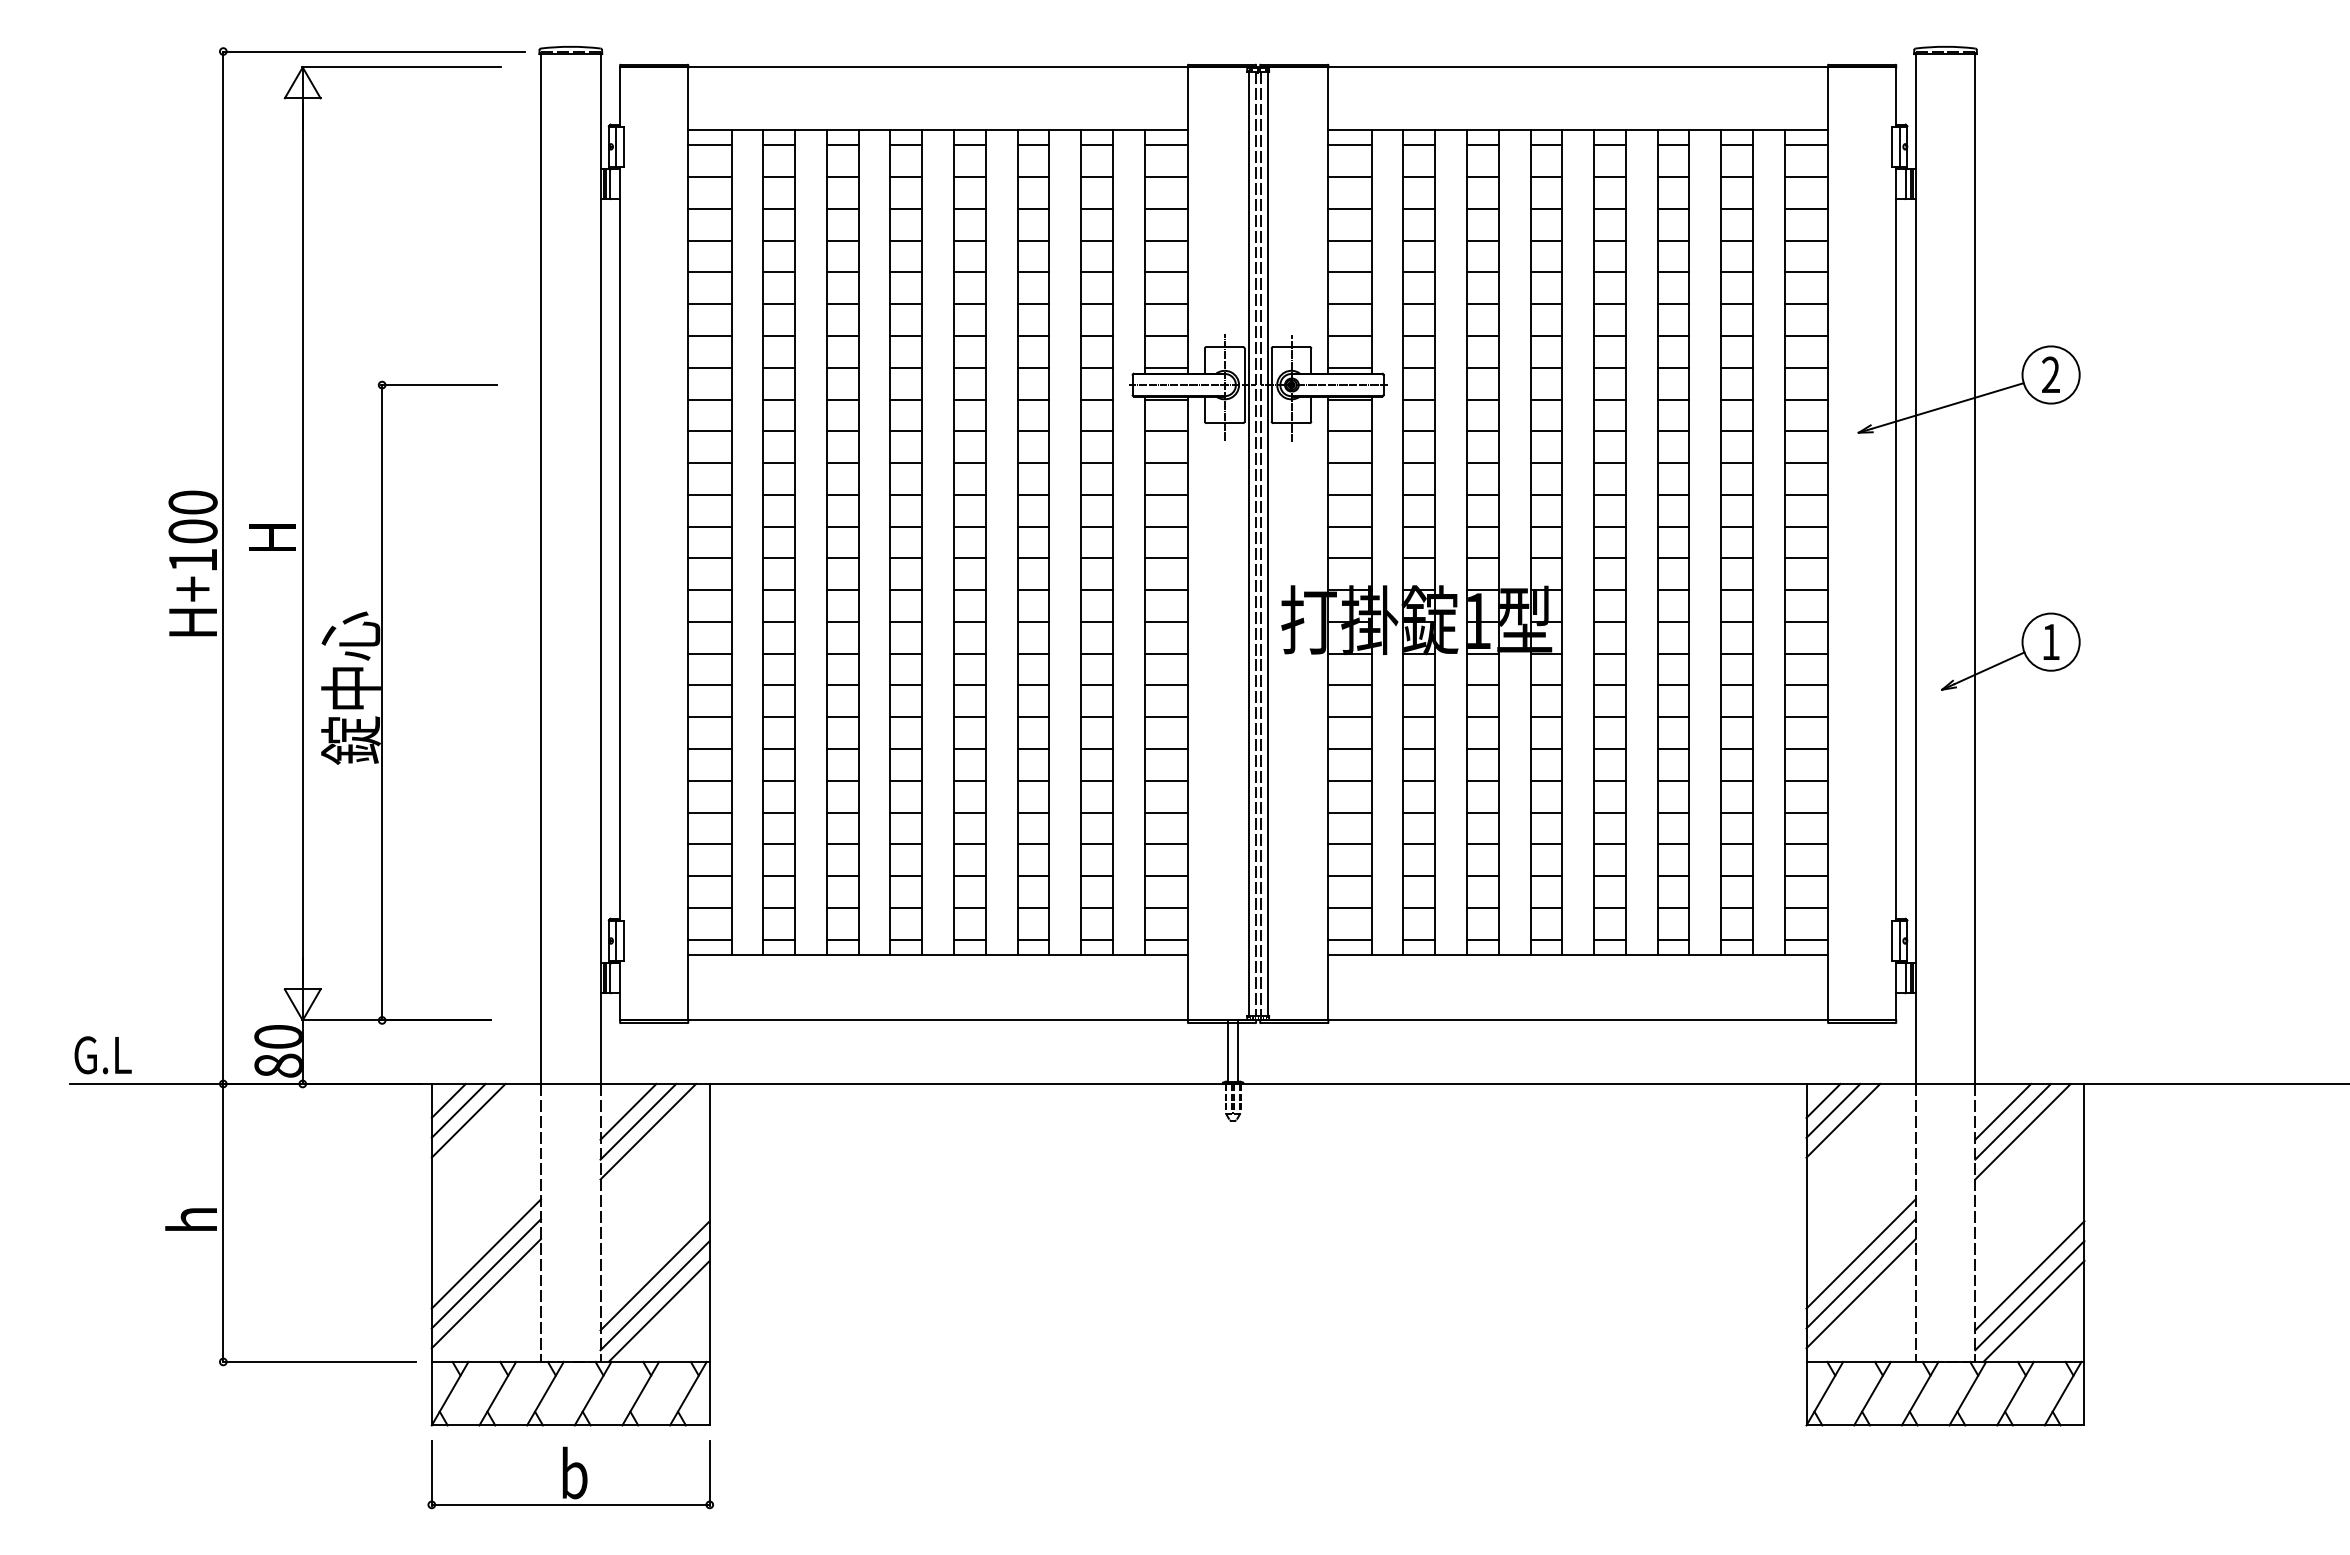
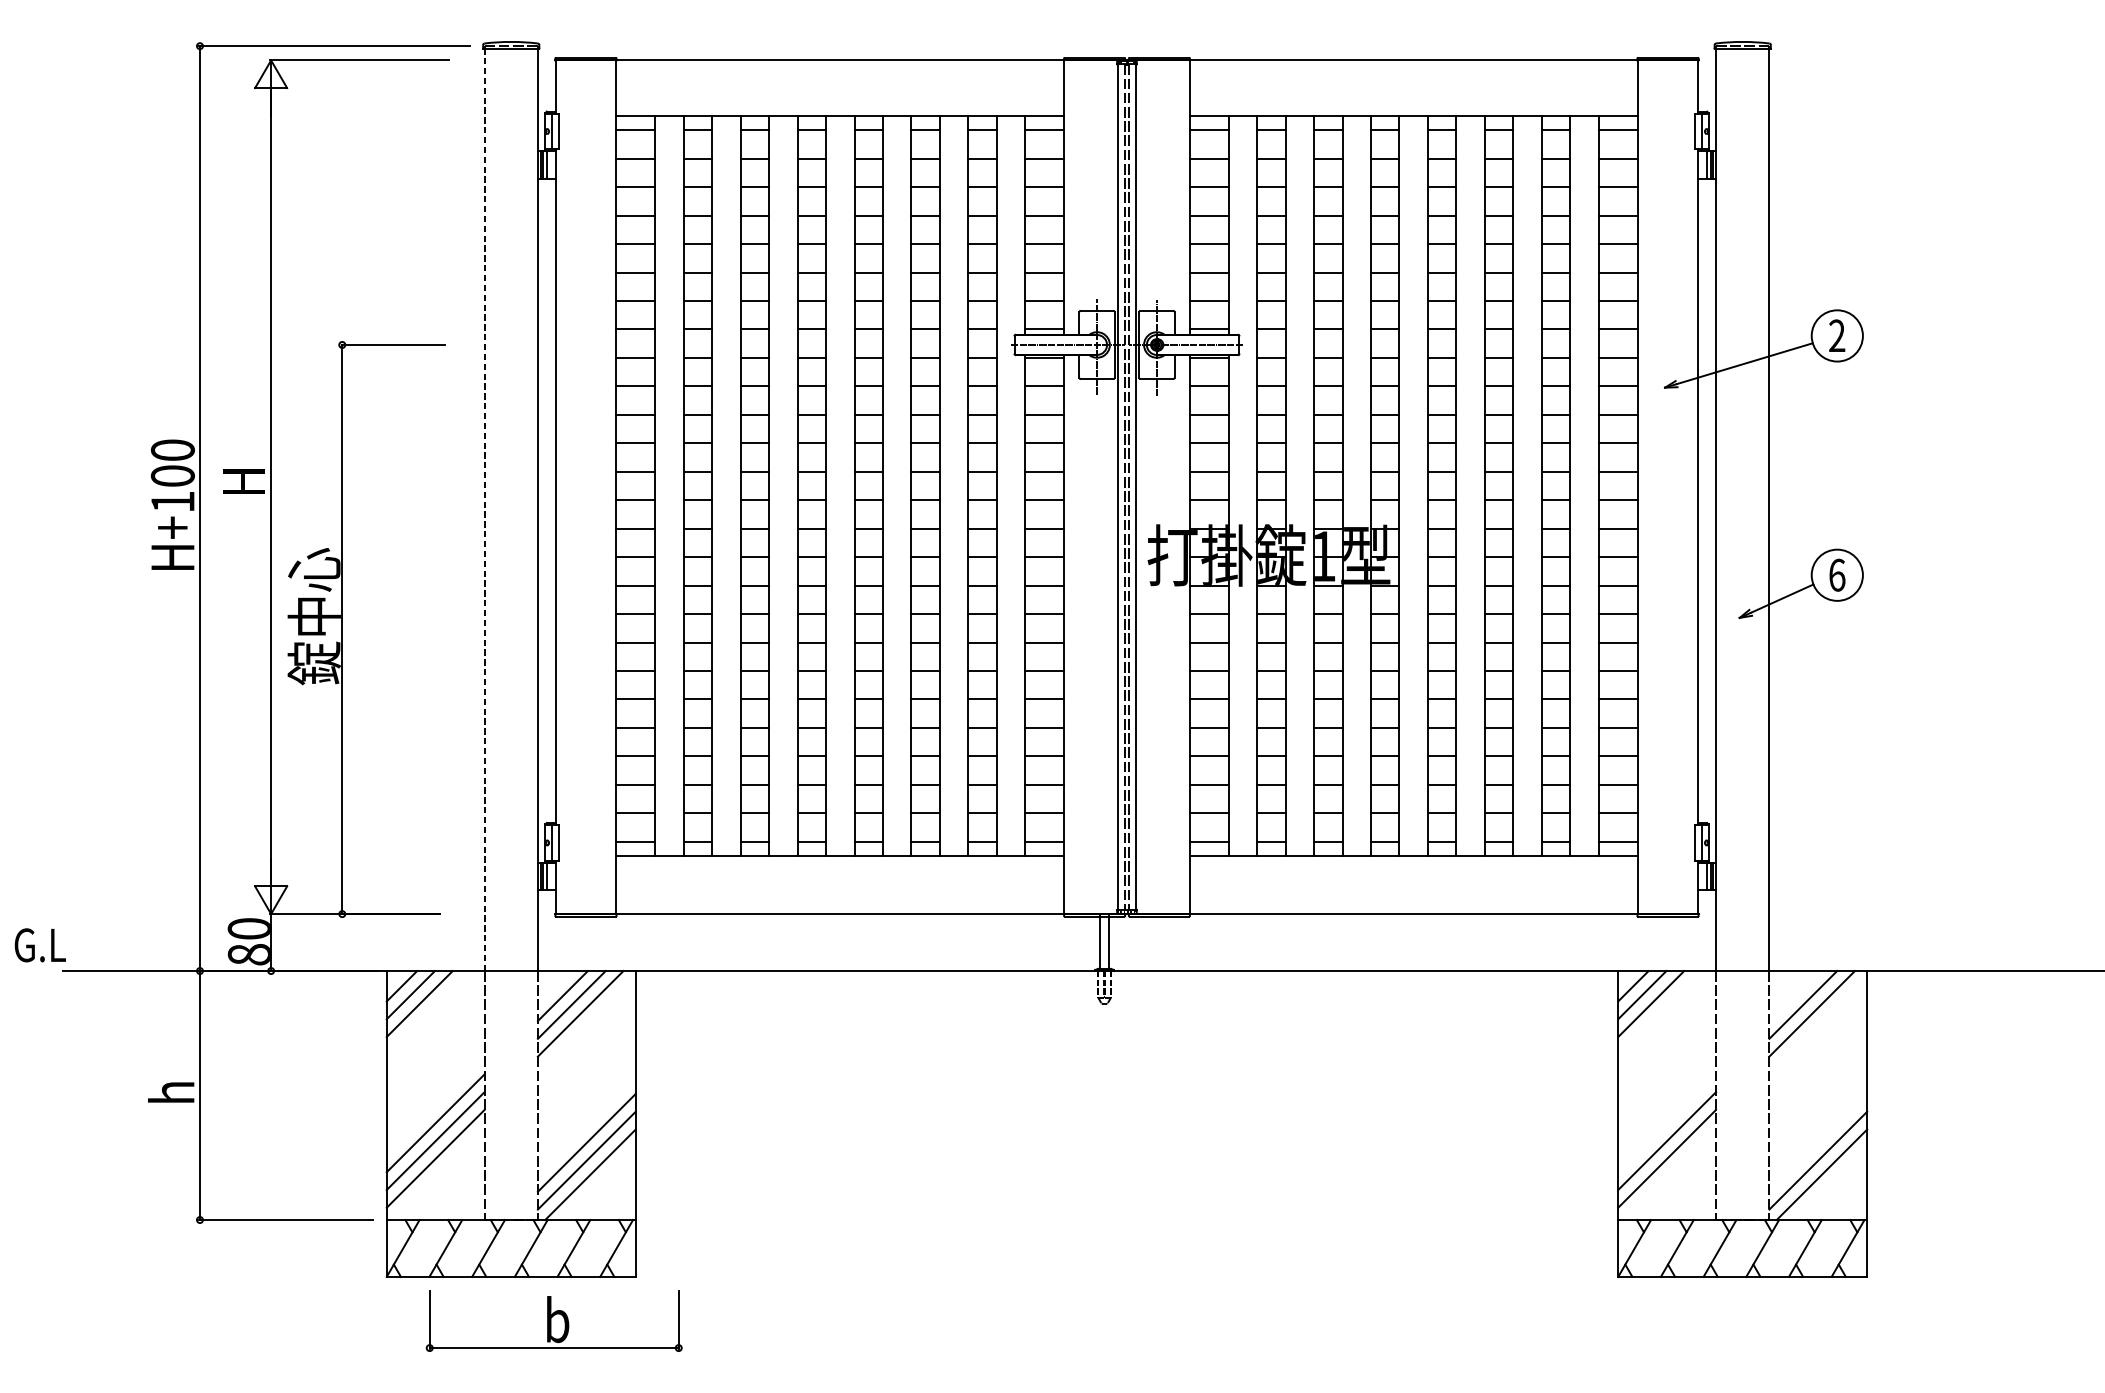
line: (541, 569) -> (485, 510), solid -> dashed
text: (2051, 641) -> (1837, 574), 1 -> 6
text: (102, 1055) -> (39, 945), moved
line: (2003, 1111) -> (1794, 995), removed
line: (1860, 1253) -> (1666, 1122), removed
line: (2029, 1275) -> (1817, 1142), removed
part: (570, 1474) -> (553, 1320), moved

